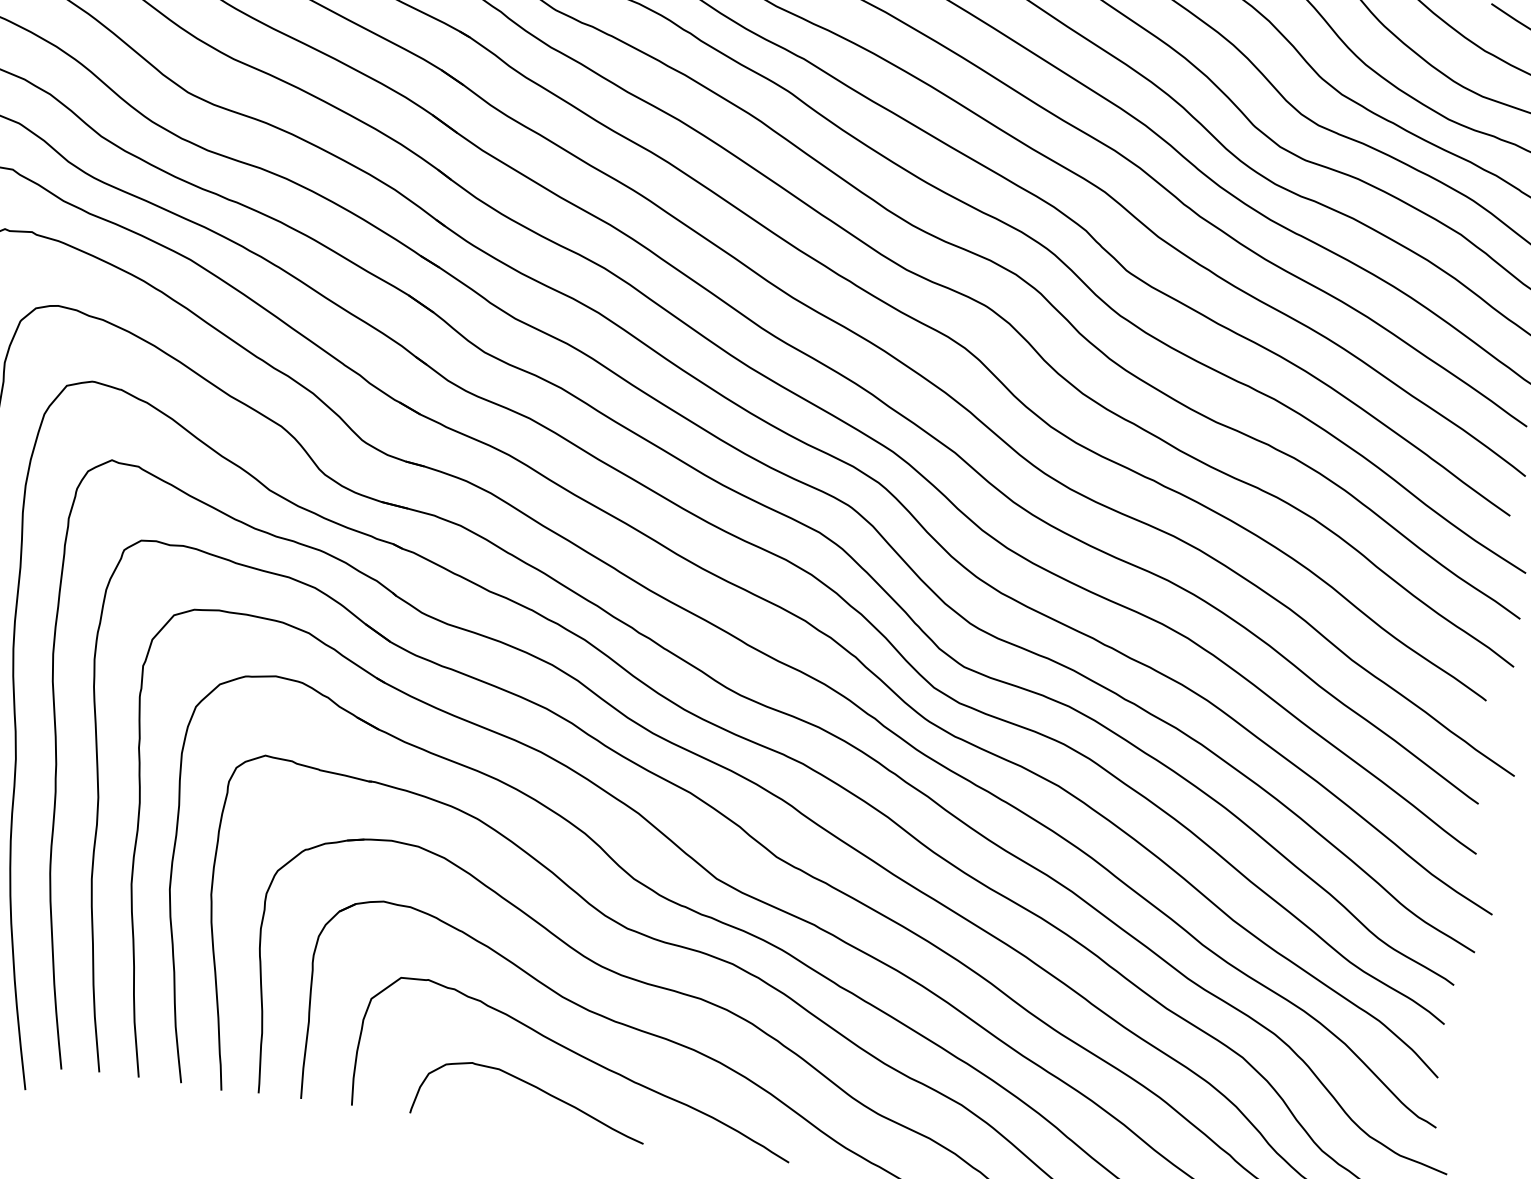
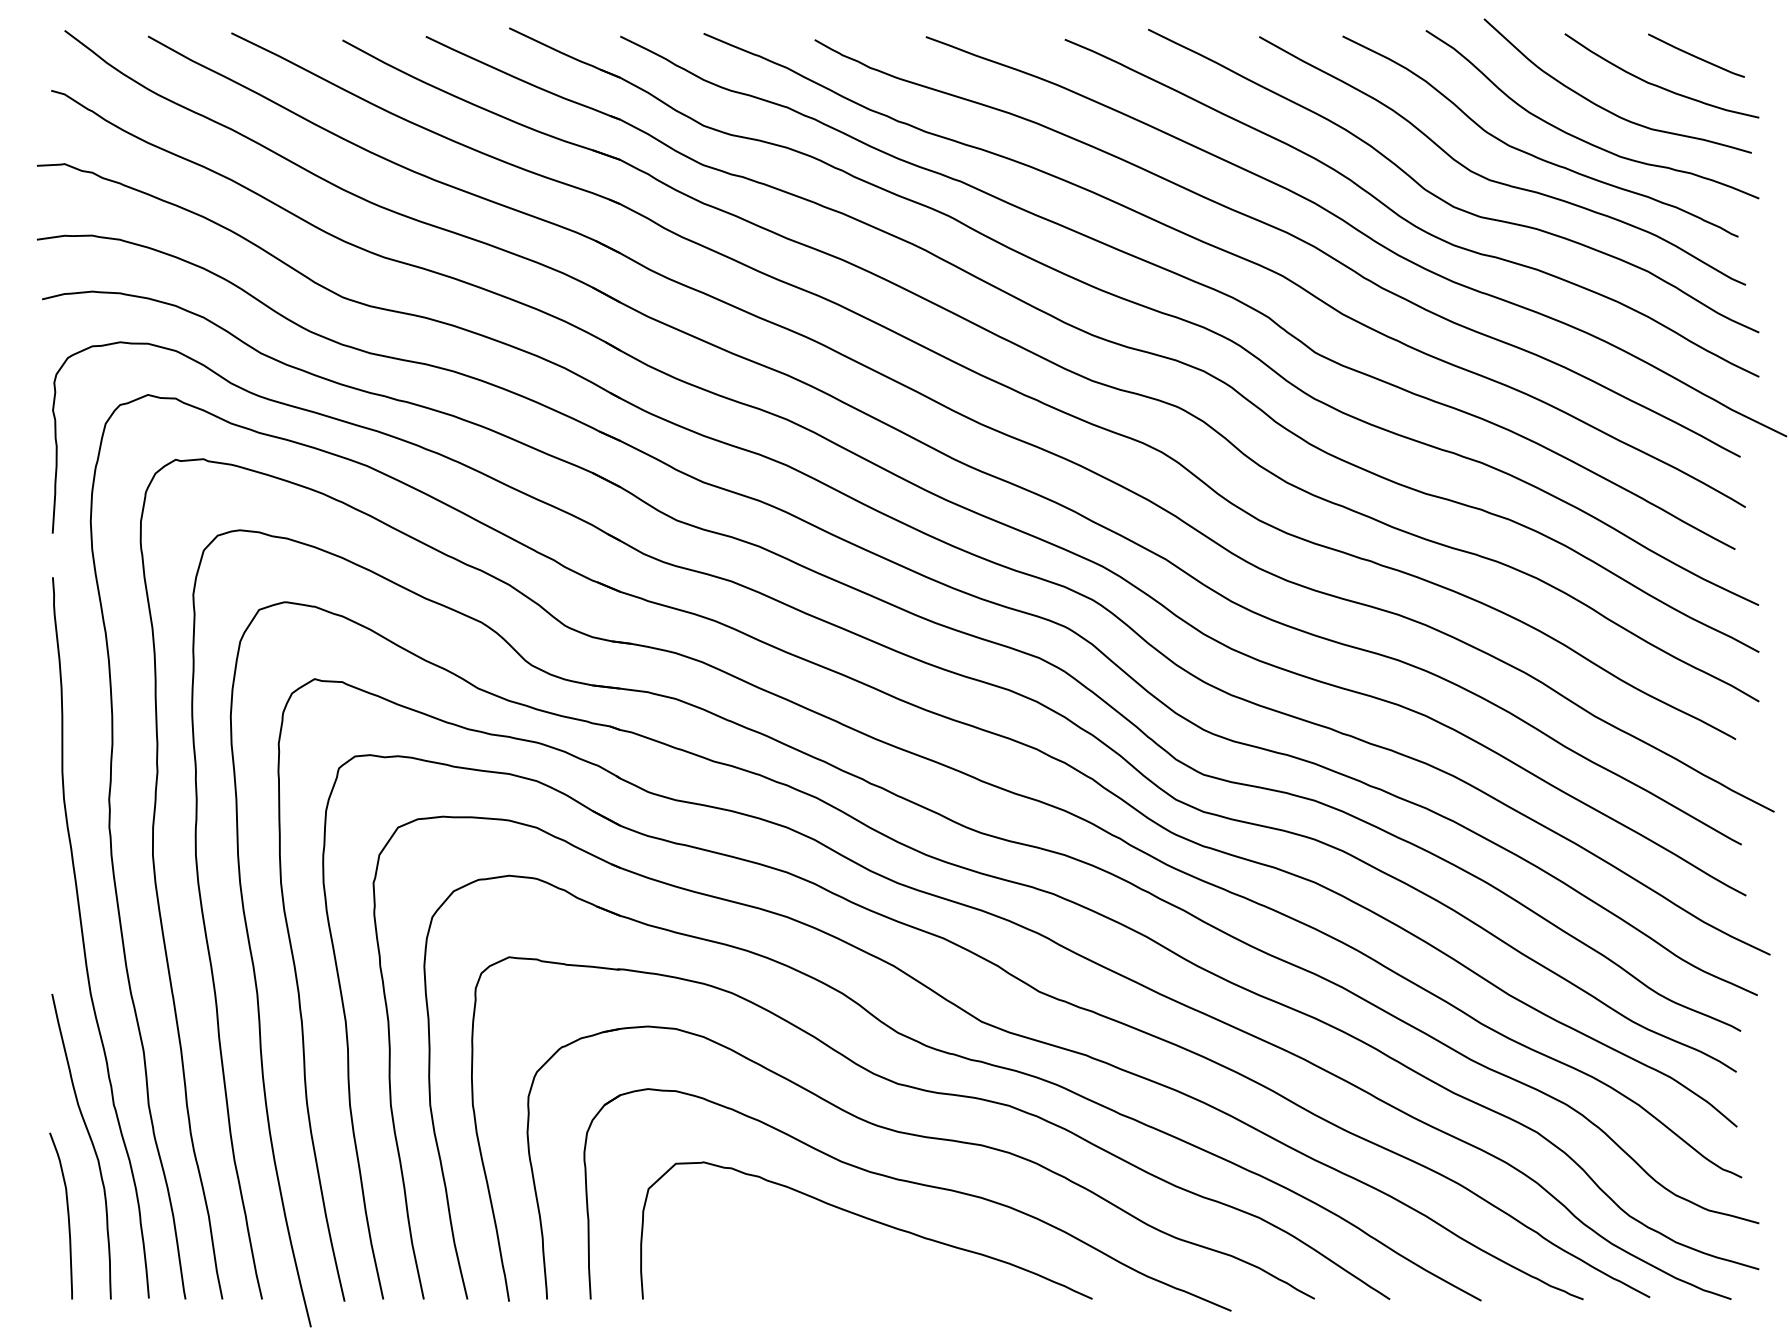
curve: (535, 1088) -> (826, 1257), removed

